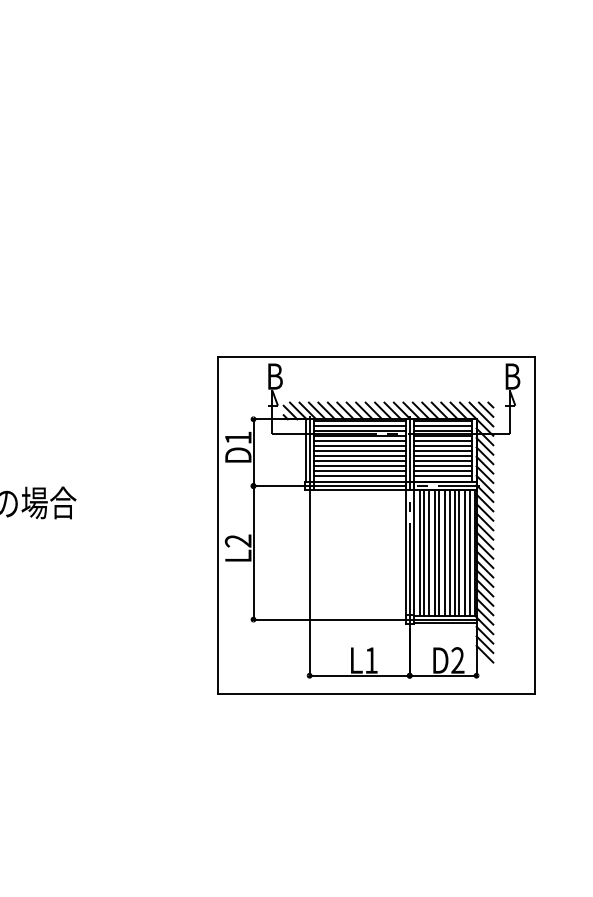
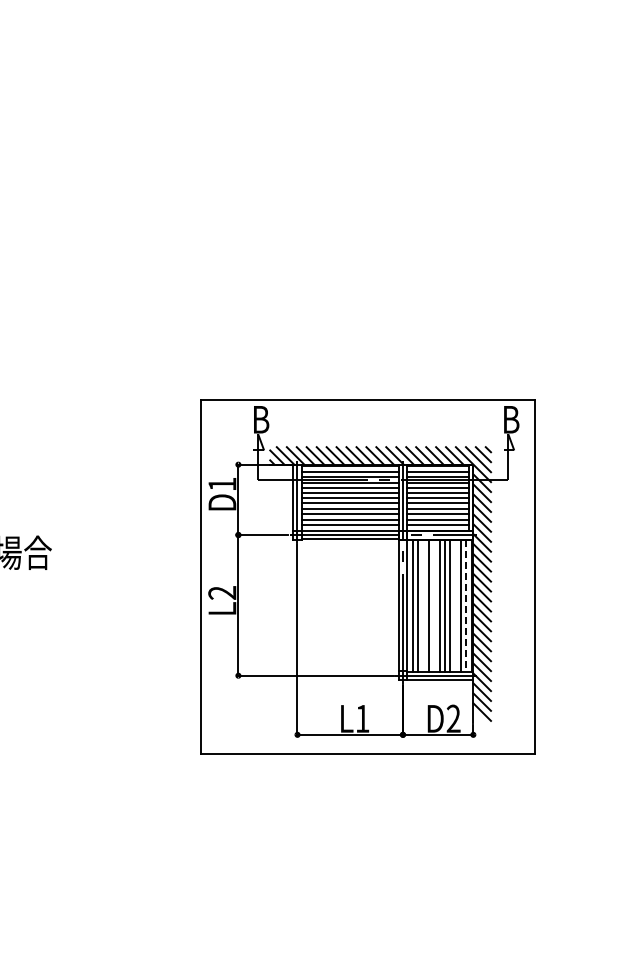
line: (429, 552) -> (423, 605), removed
line: (439, 552) -> (434, 605), removed
line: (459, 552) -> (455, 605), removed
line: (469, 553) -> (465, 606), solid -> dashed

